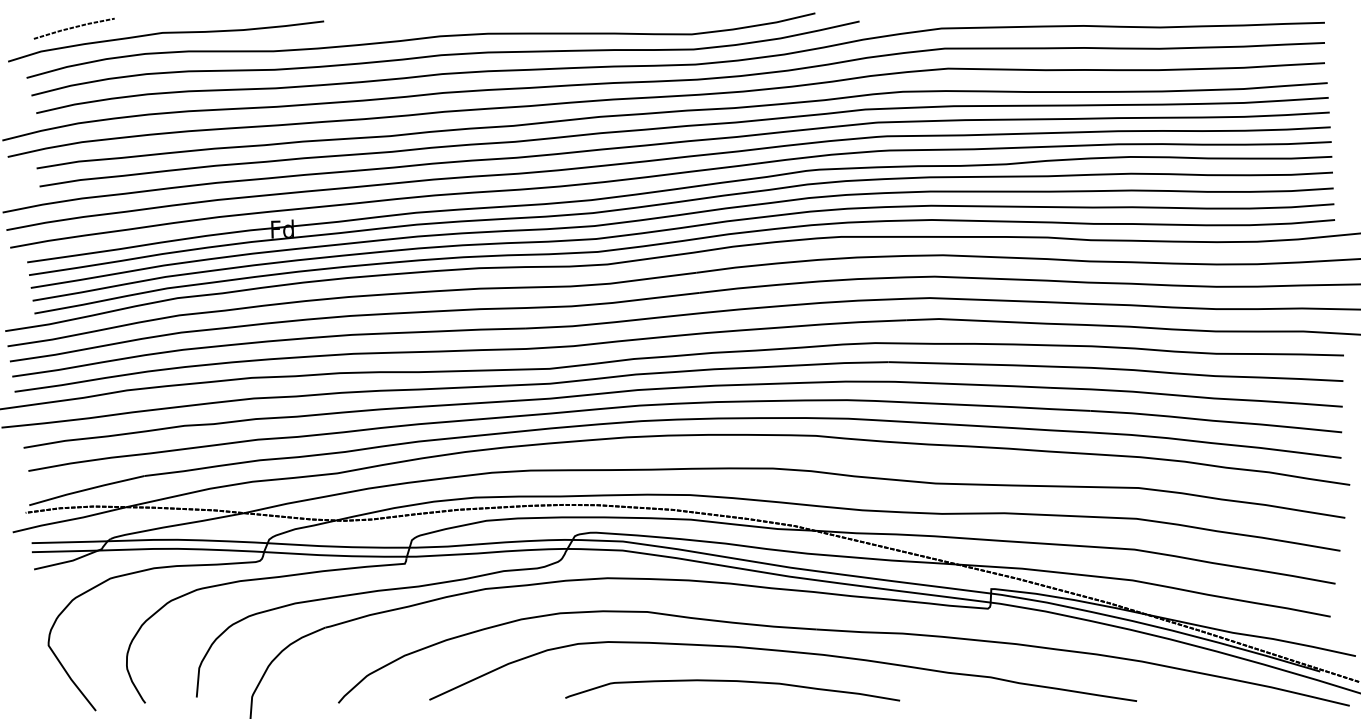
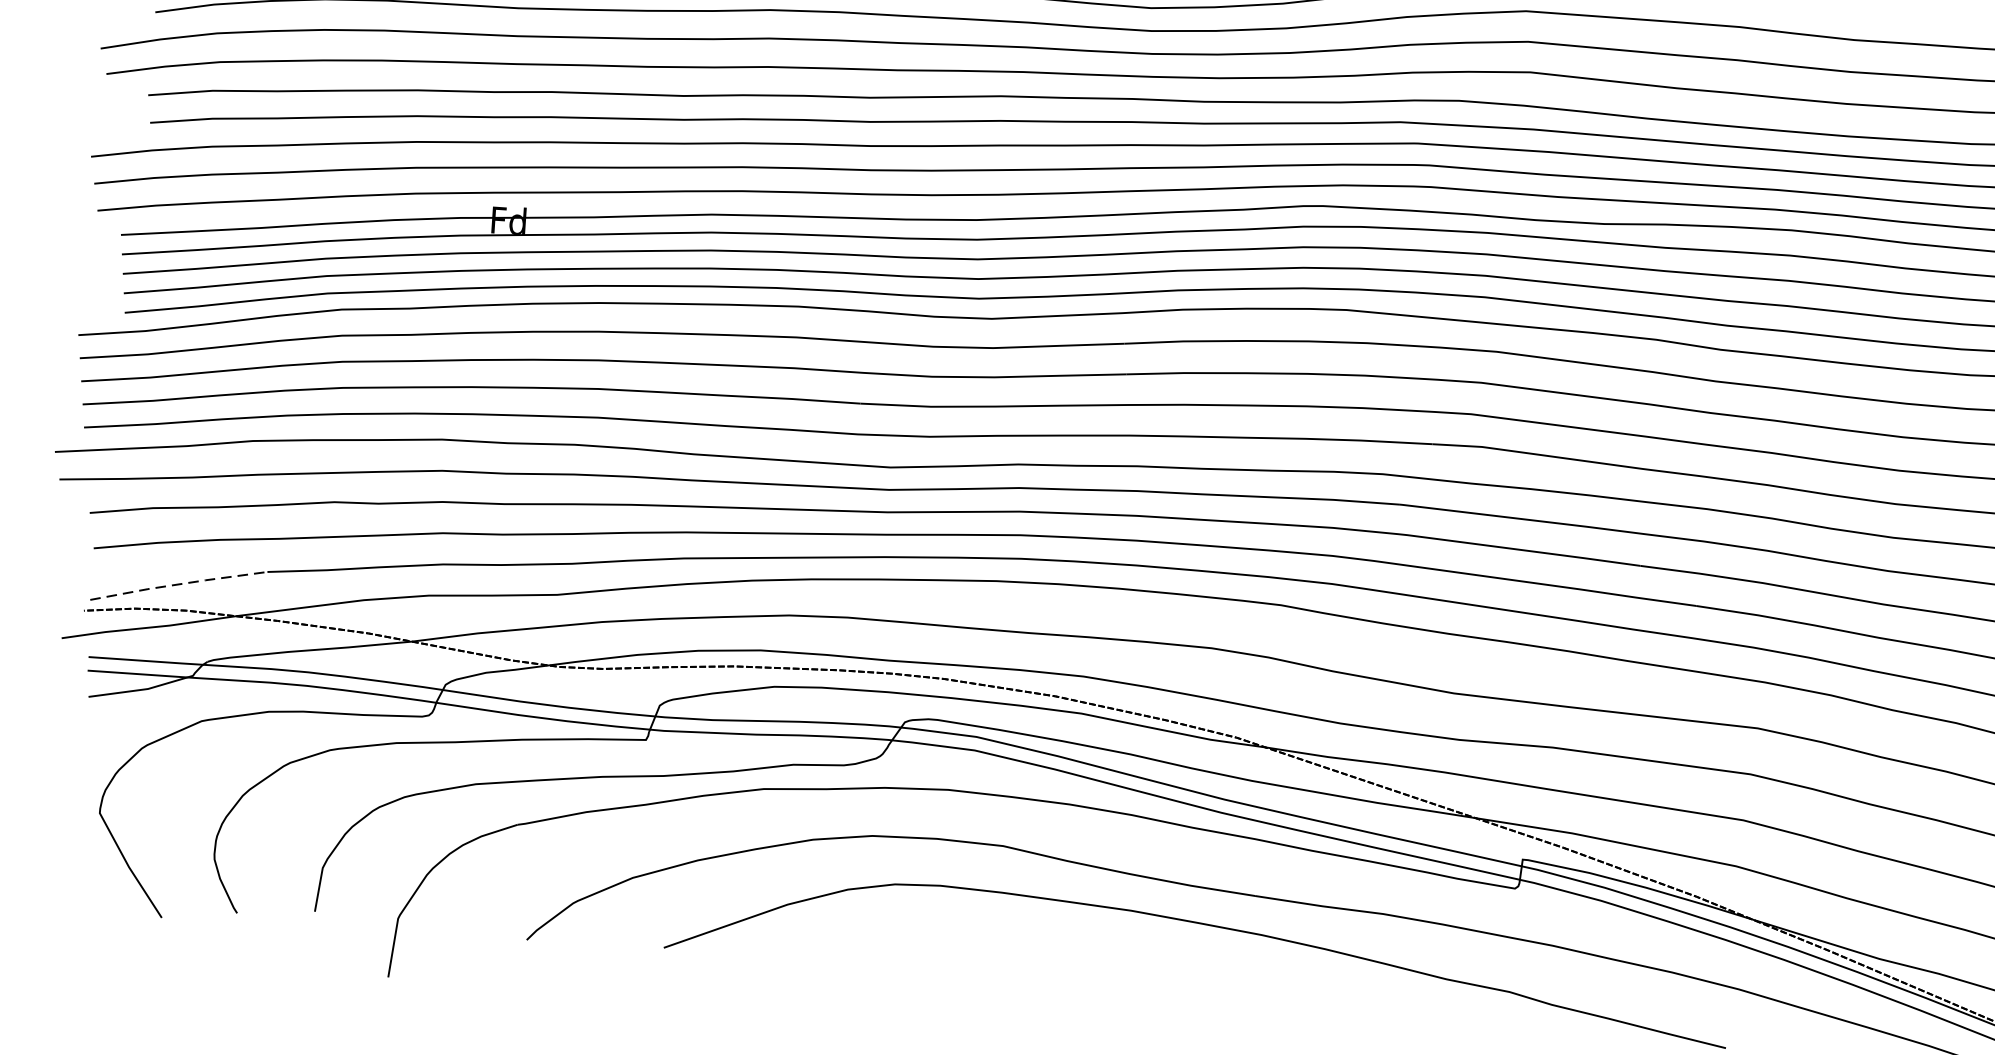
line: (86, 489) -> (178, 584), solid -> dashed
curve: (732, 681) -> (1121, 962), removed

